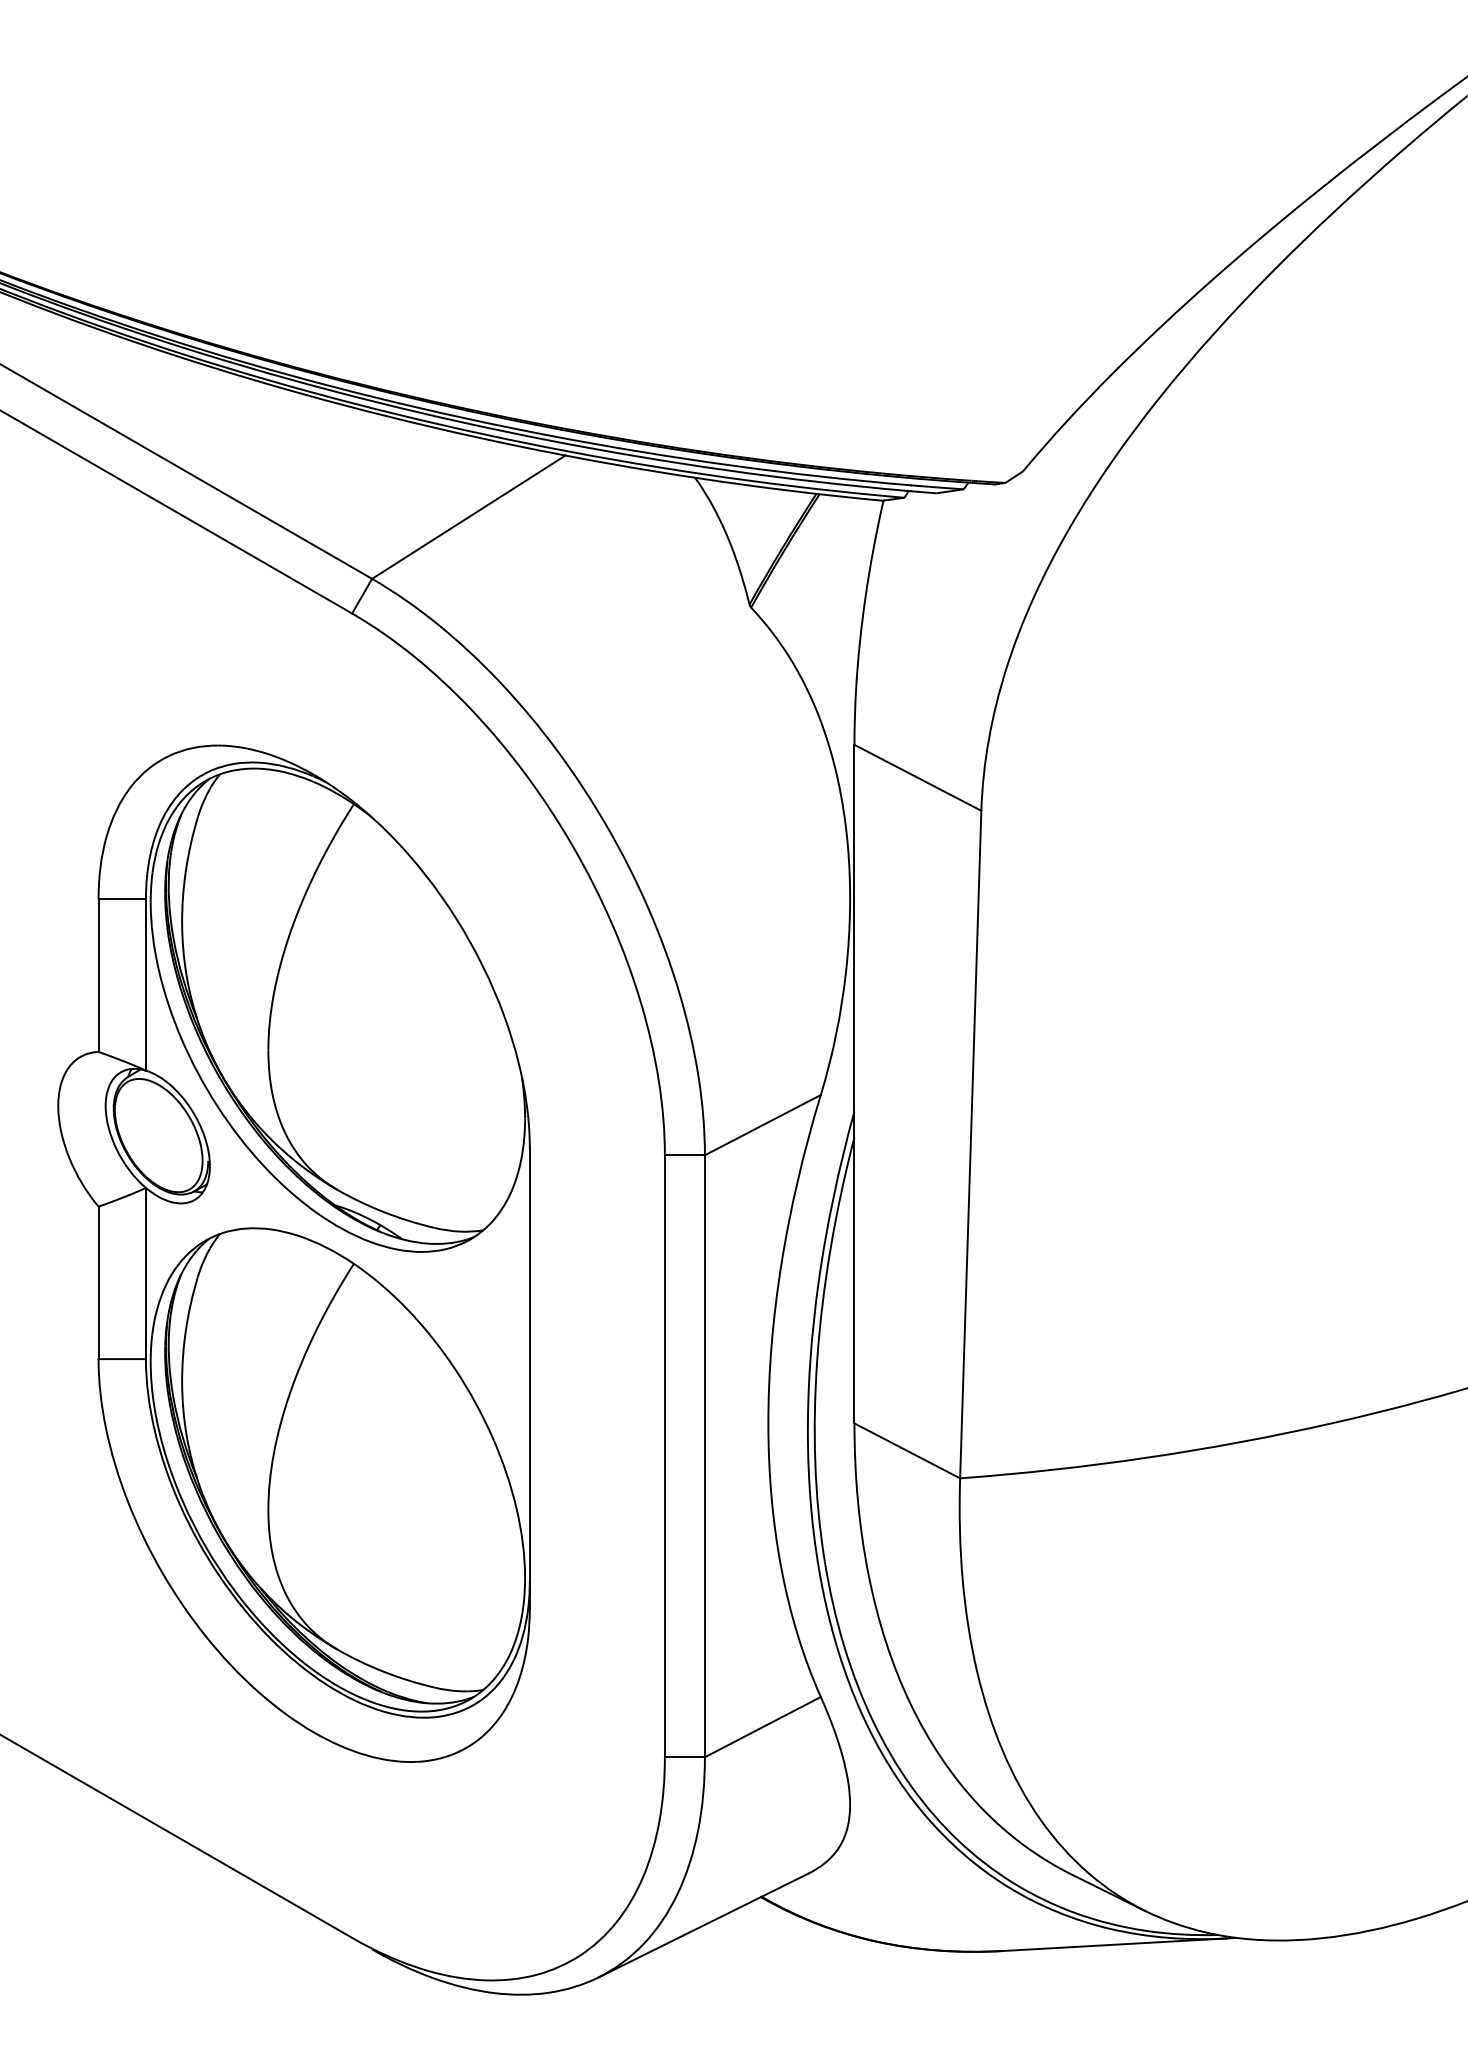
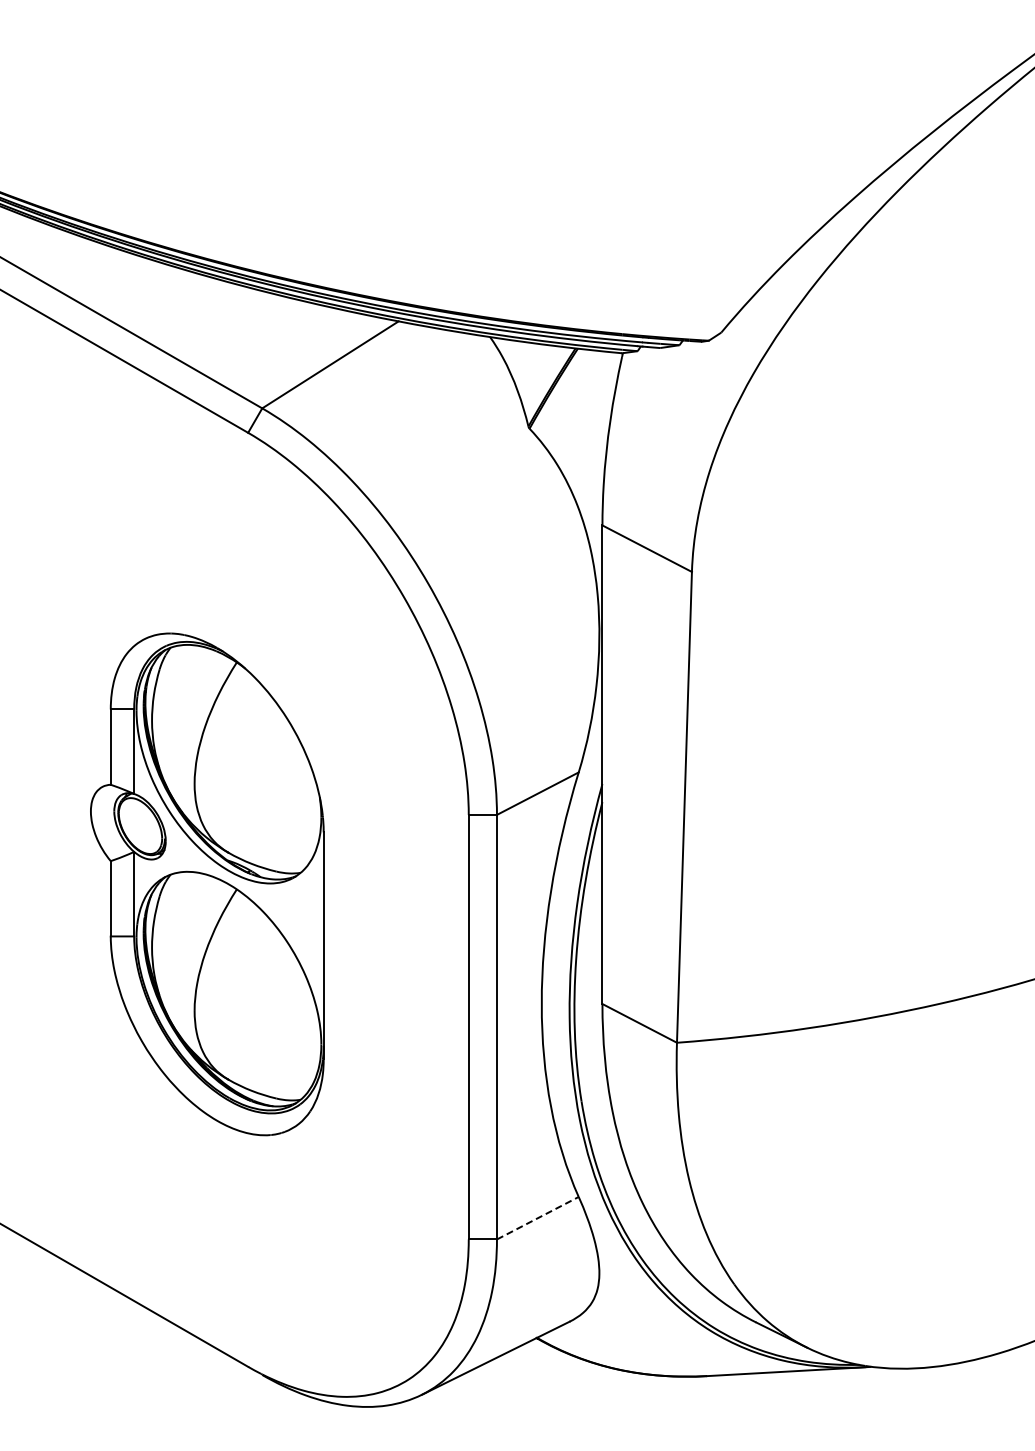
part: (294, 1253) -> (207, 884), size x0.7
line: (763, 1726) -> (538, 1217), solid -> dashed

